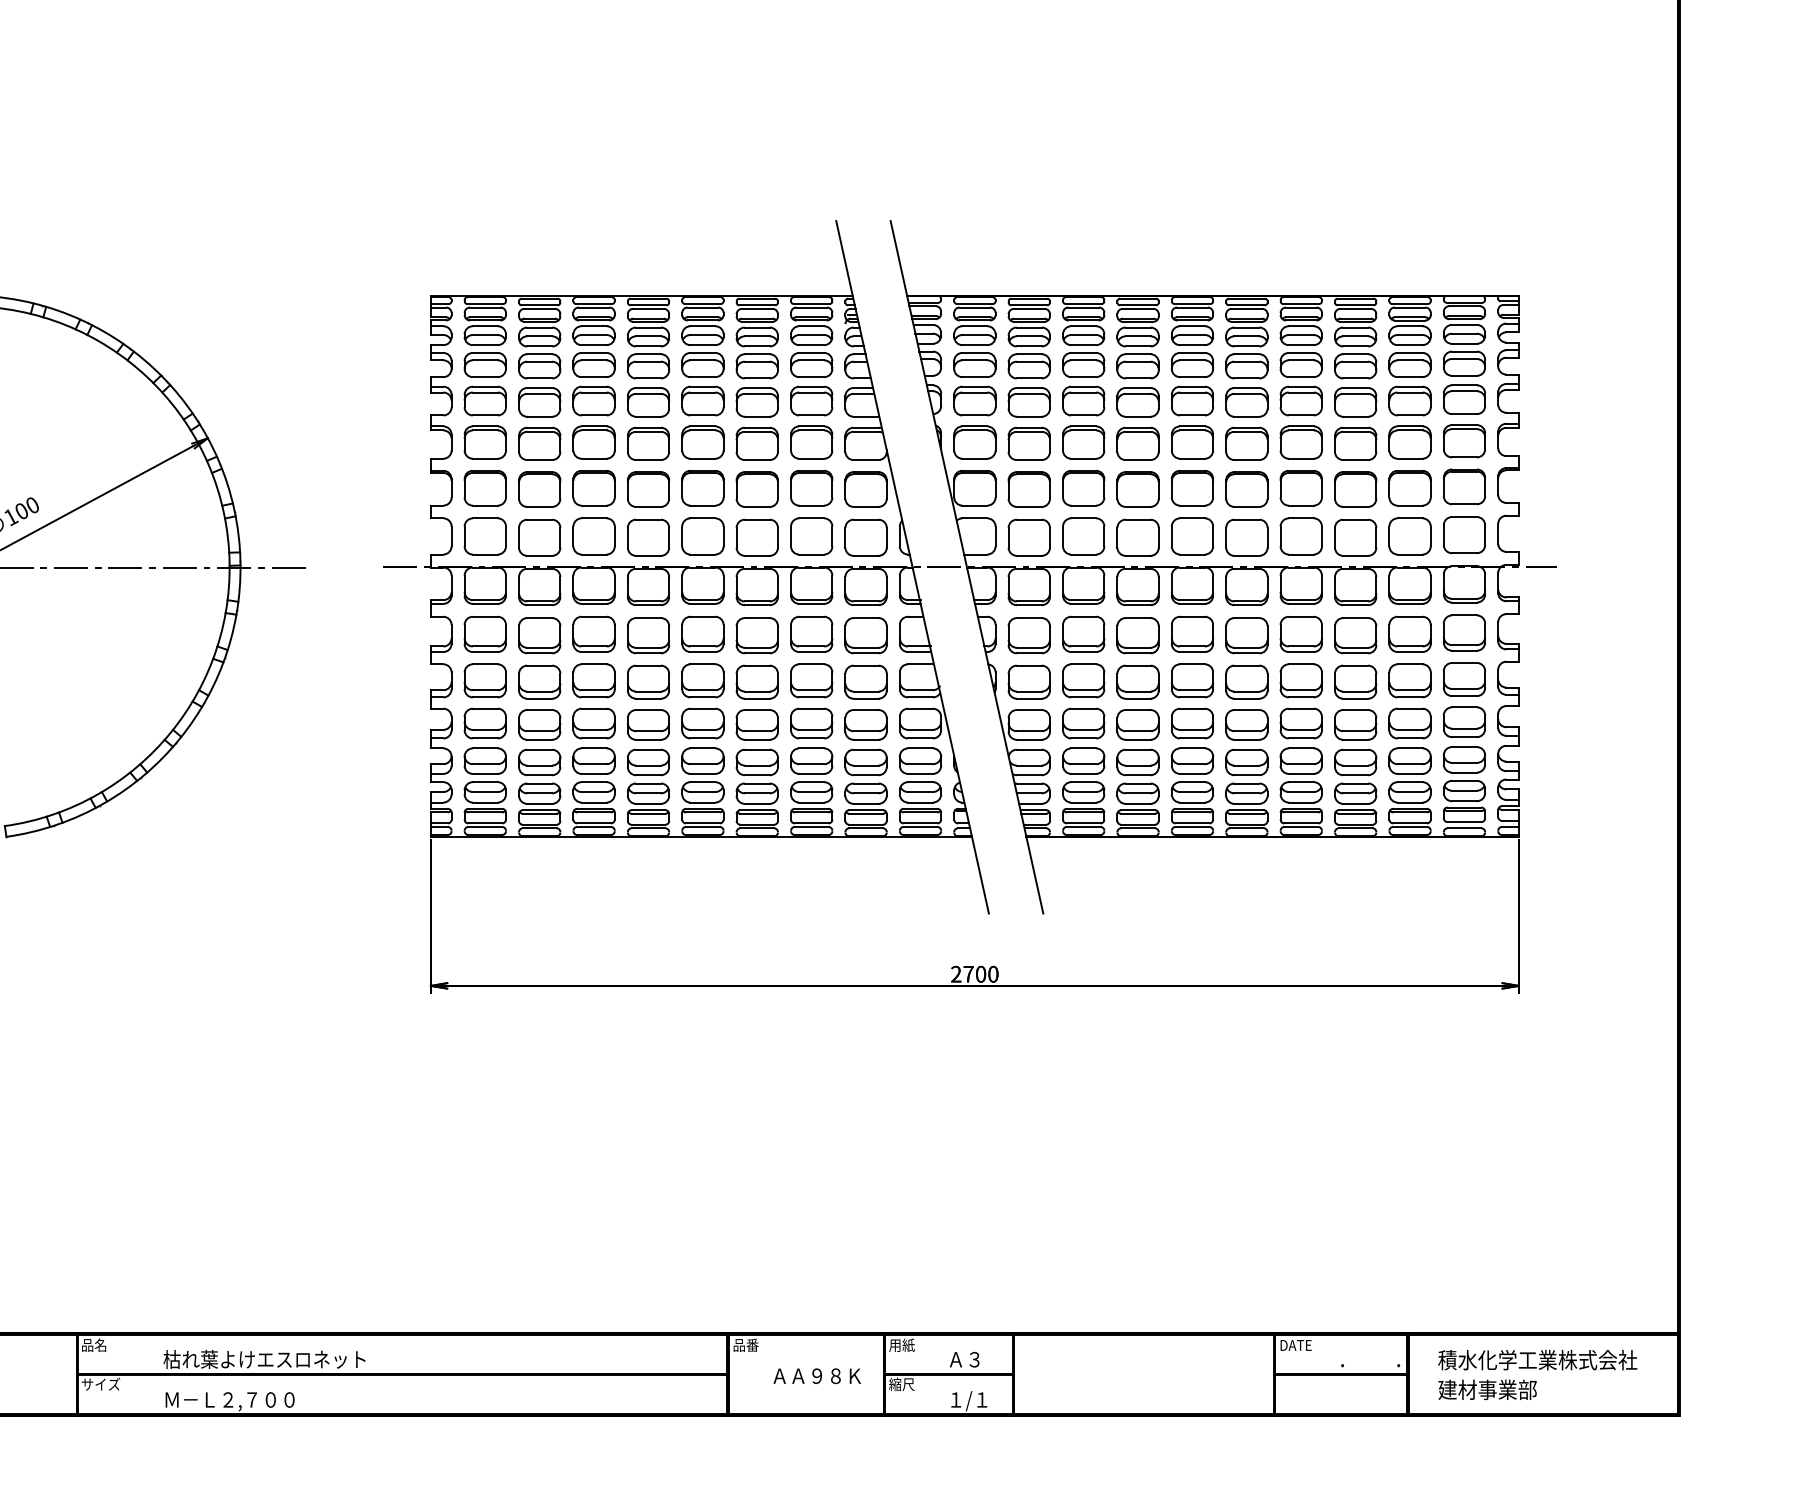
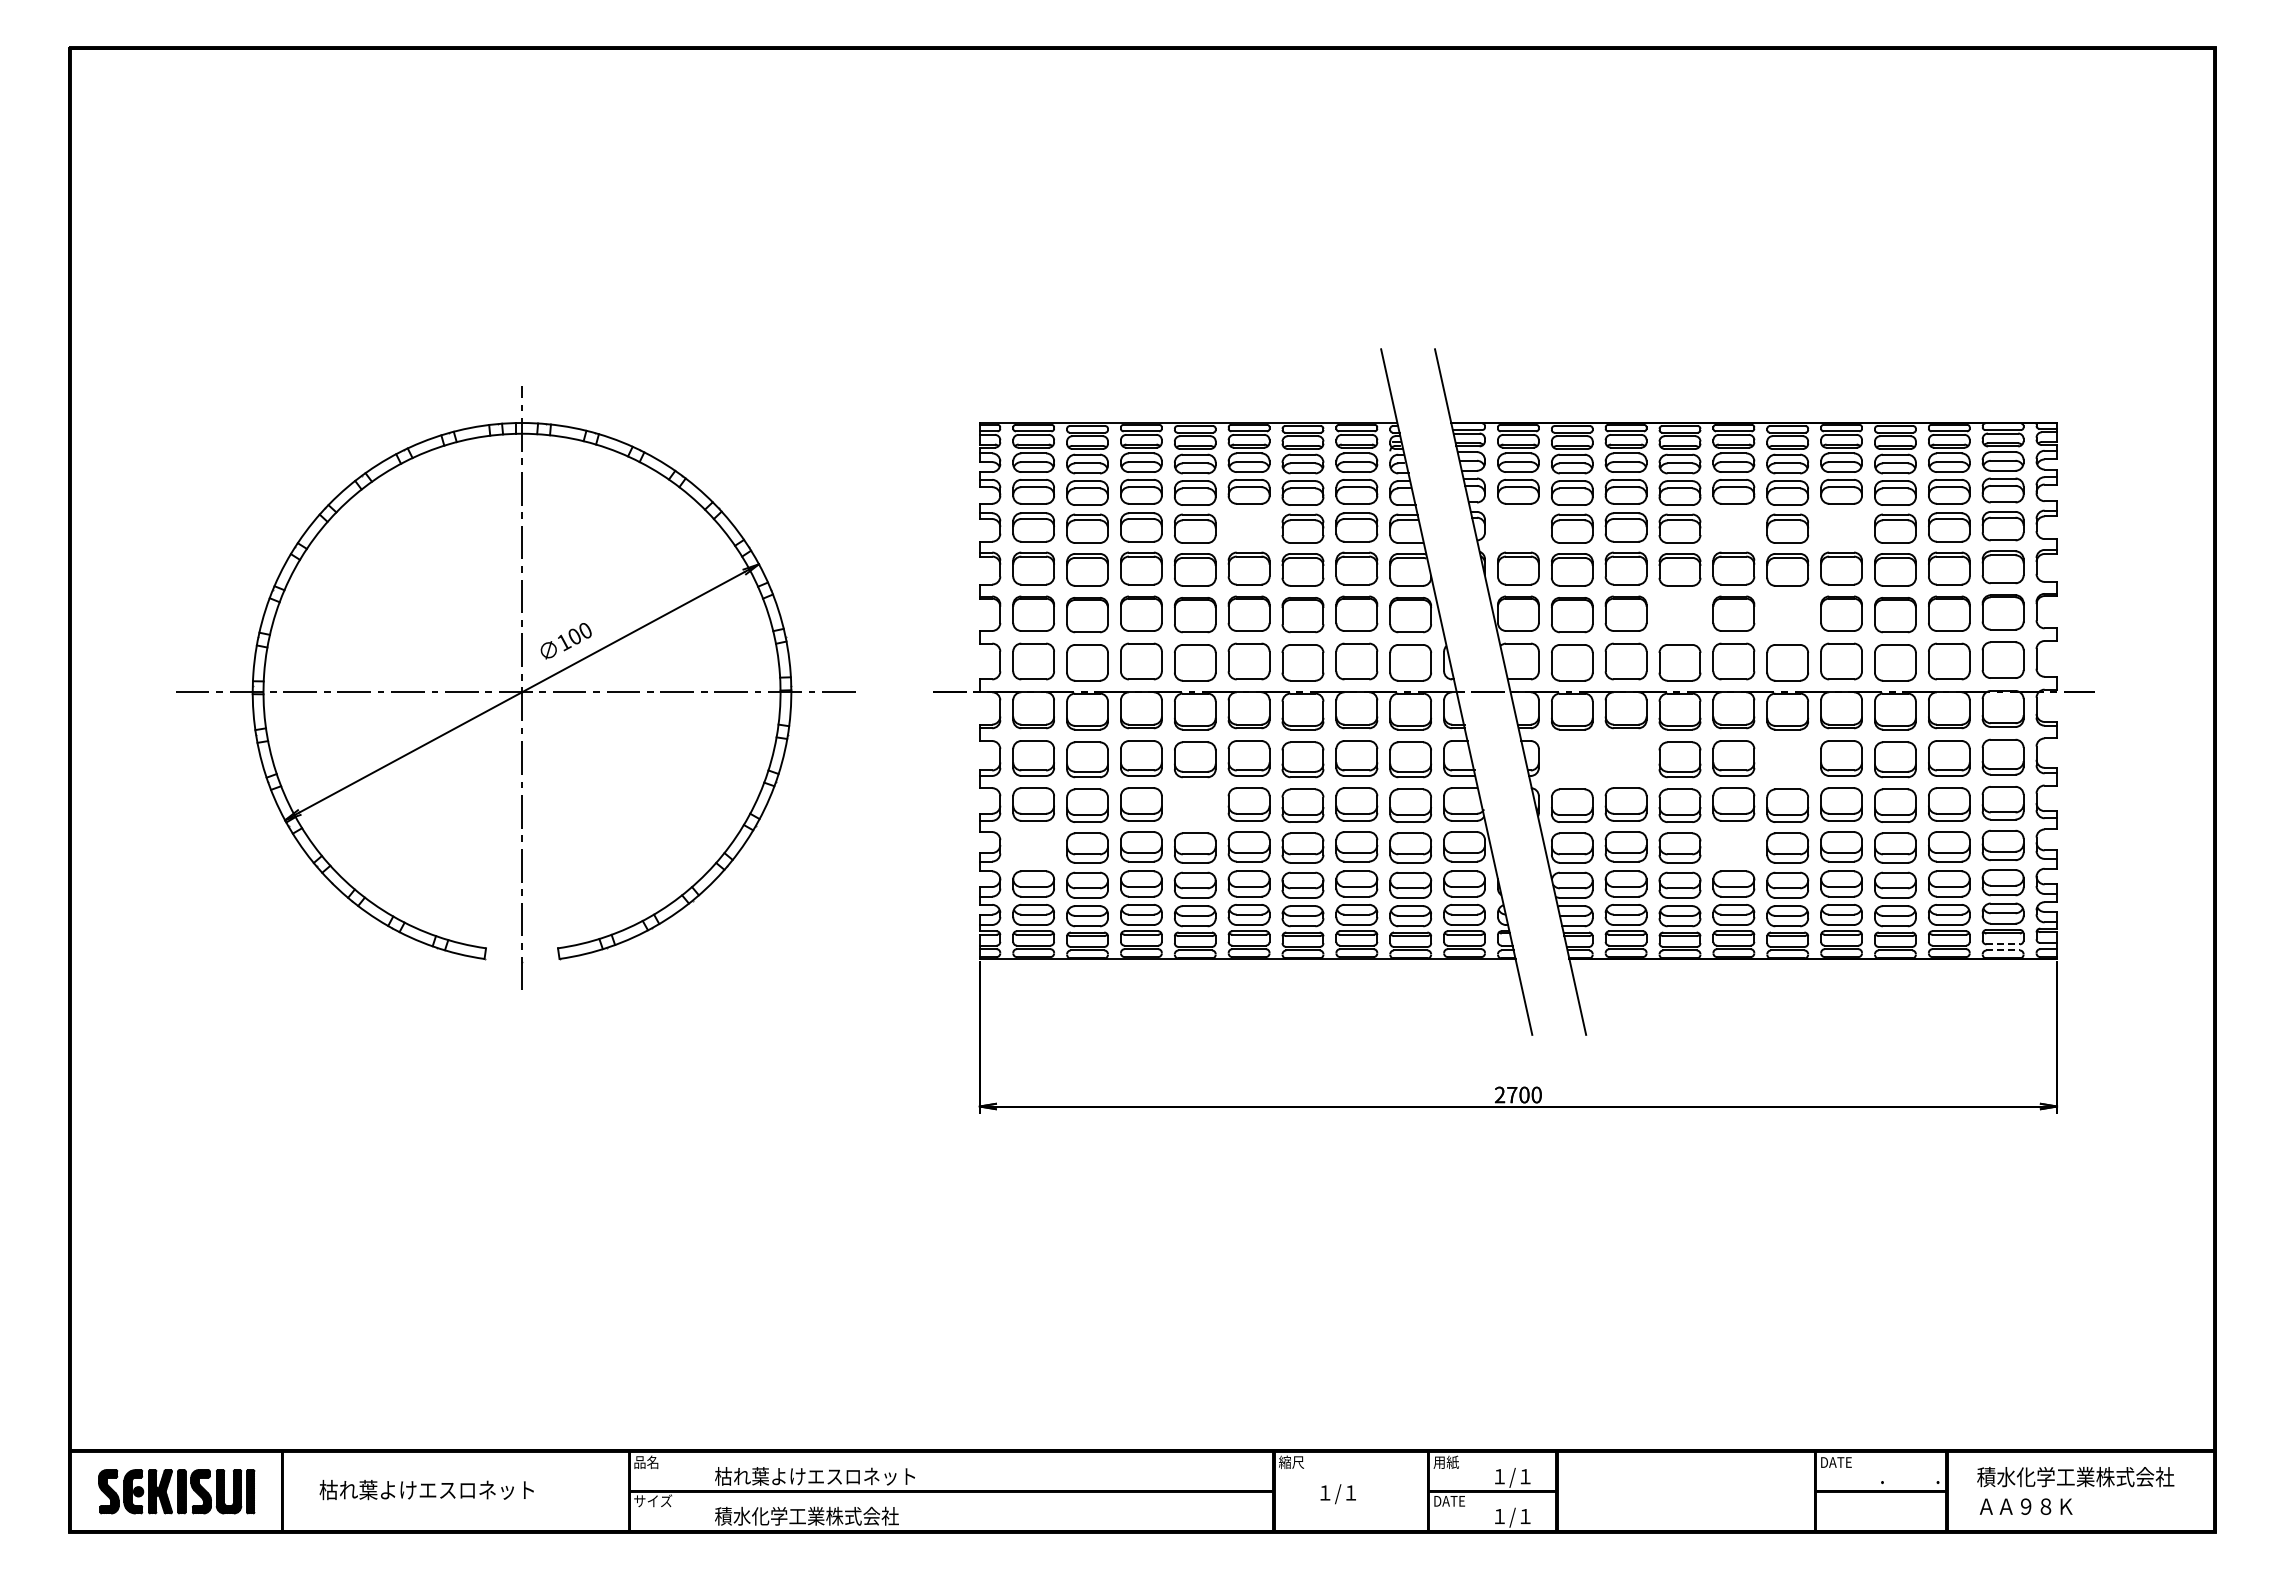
part: (702, 401) -> (1248, 527), removed
part: (974, 401) -> (1518, 527), removed
part: (1192, 401) -> (1733, 527), removed
part: (1301, 401) -> (1841, 527), removed
part: (1137, 489) -> (1679, 615), removed
part: (1246, 489) -> (1787, 615), removed
part: (1083, 634) -> (1625, 758), removed
part: (1029, 635) -> (1572, 759), removed
part: (1246, 635) -> (1787, 759), removed
part: (648, 681) -> (1195, 805), removed
part: (485, 723) -> (1033, 846), removed
part: (1192, 723) -> (1733, 846), removed
line: (1464, 822) -> (2003, 944), solid -> dashed
line: (1464, 828) -> (2003, 950), solid -> dashed
text: (745, 1344) -> (1291, 1461), 品番 -> 縮尺
text: (967, 1360) -> (1511, 1477), Ａ３ -> １/１
text: (817, 1377) -> (1362, 1494), ＡＡ９８Ｋ -> １/１
text: (905, 1383) -> (1449, 1500), 縮尺 -> DATE
text: (1487, 1389) -> (2025, 1506), 建材事業部 -> ＡＡ９８Ｋ
text: (255, 1399) -> (806, 1516), Ｍ－Ｌ２,７００ -> 積水化学工業株式会社

